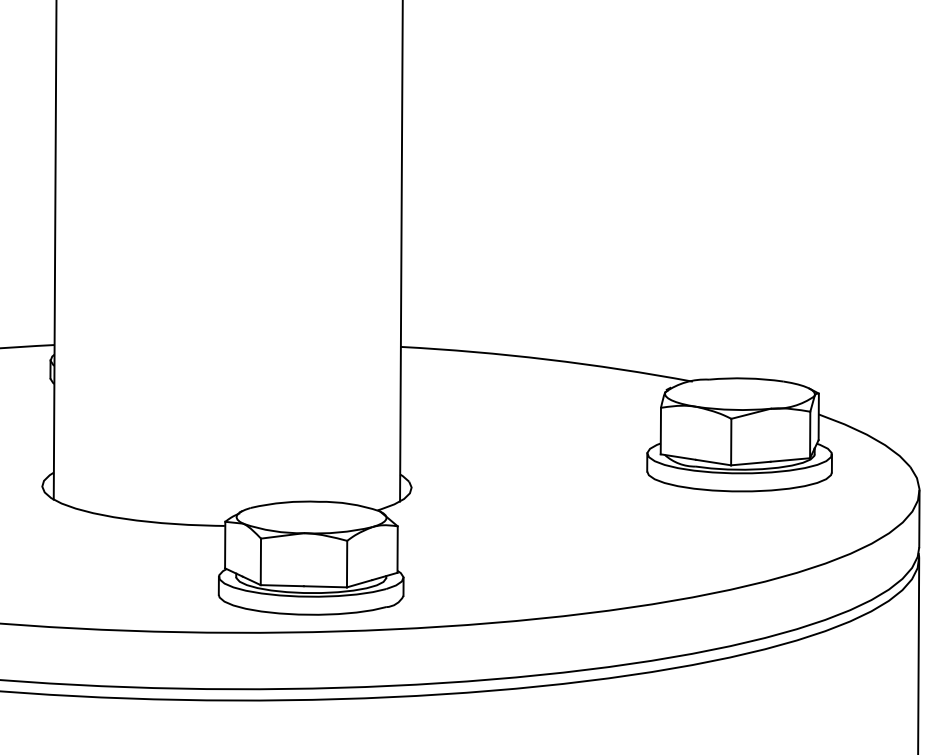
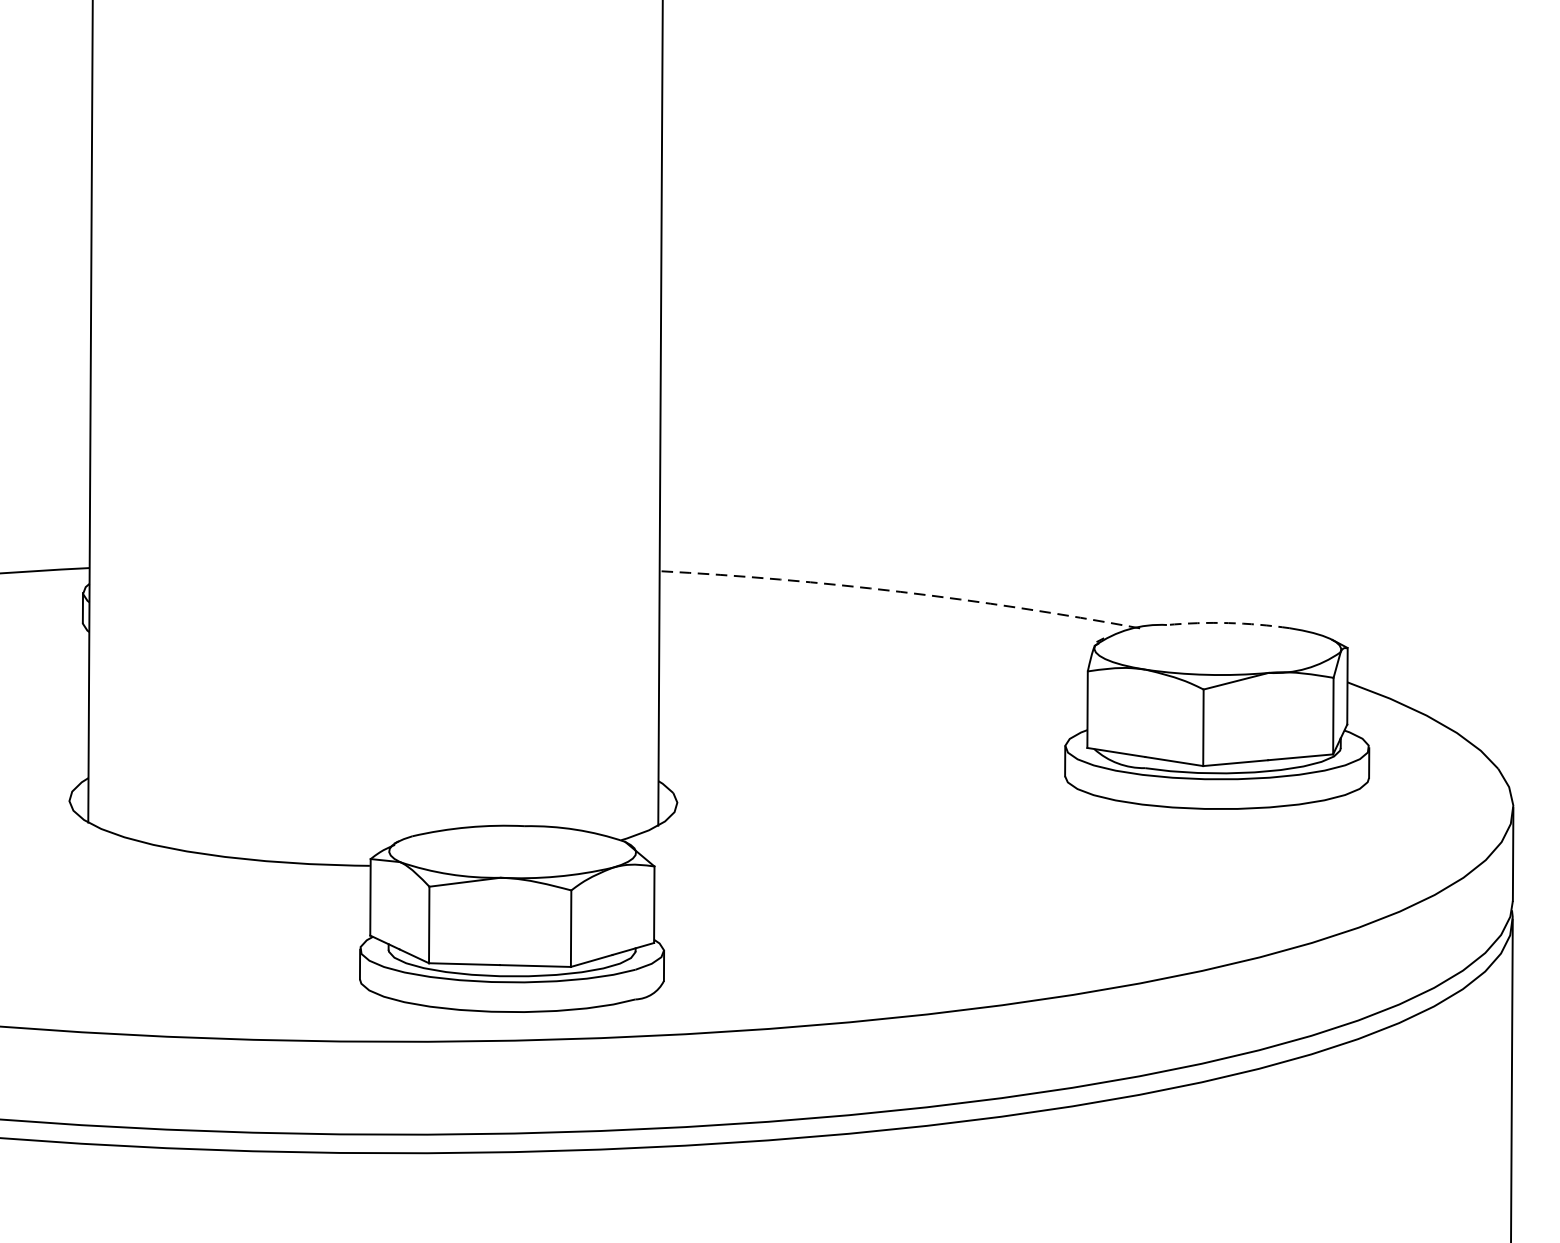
arc: (547, 359) -> (900, 591), solid -> dashed
arc: (746, 378) -> (1228, 623), solid -> dashed

